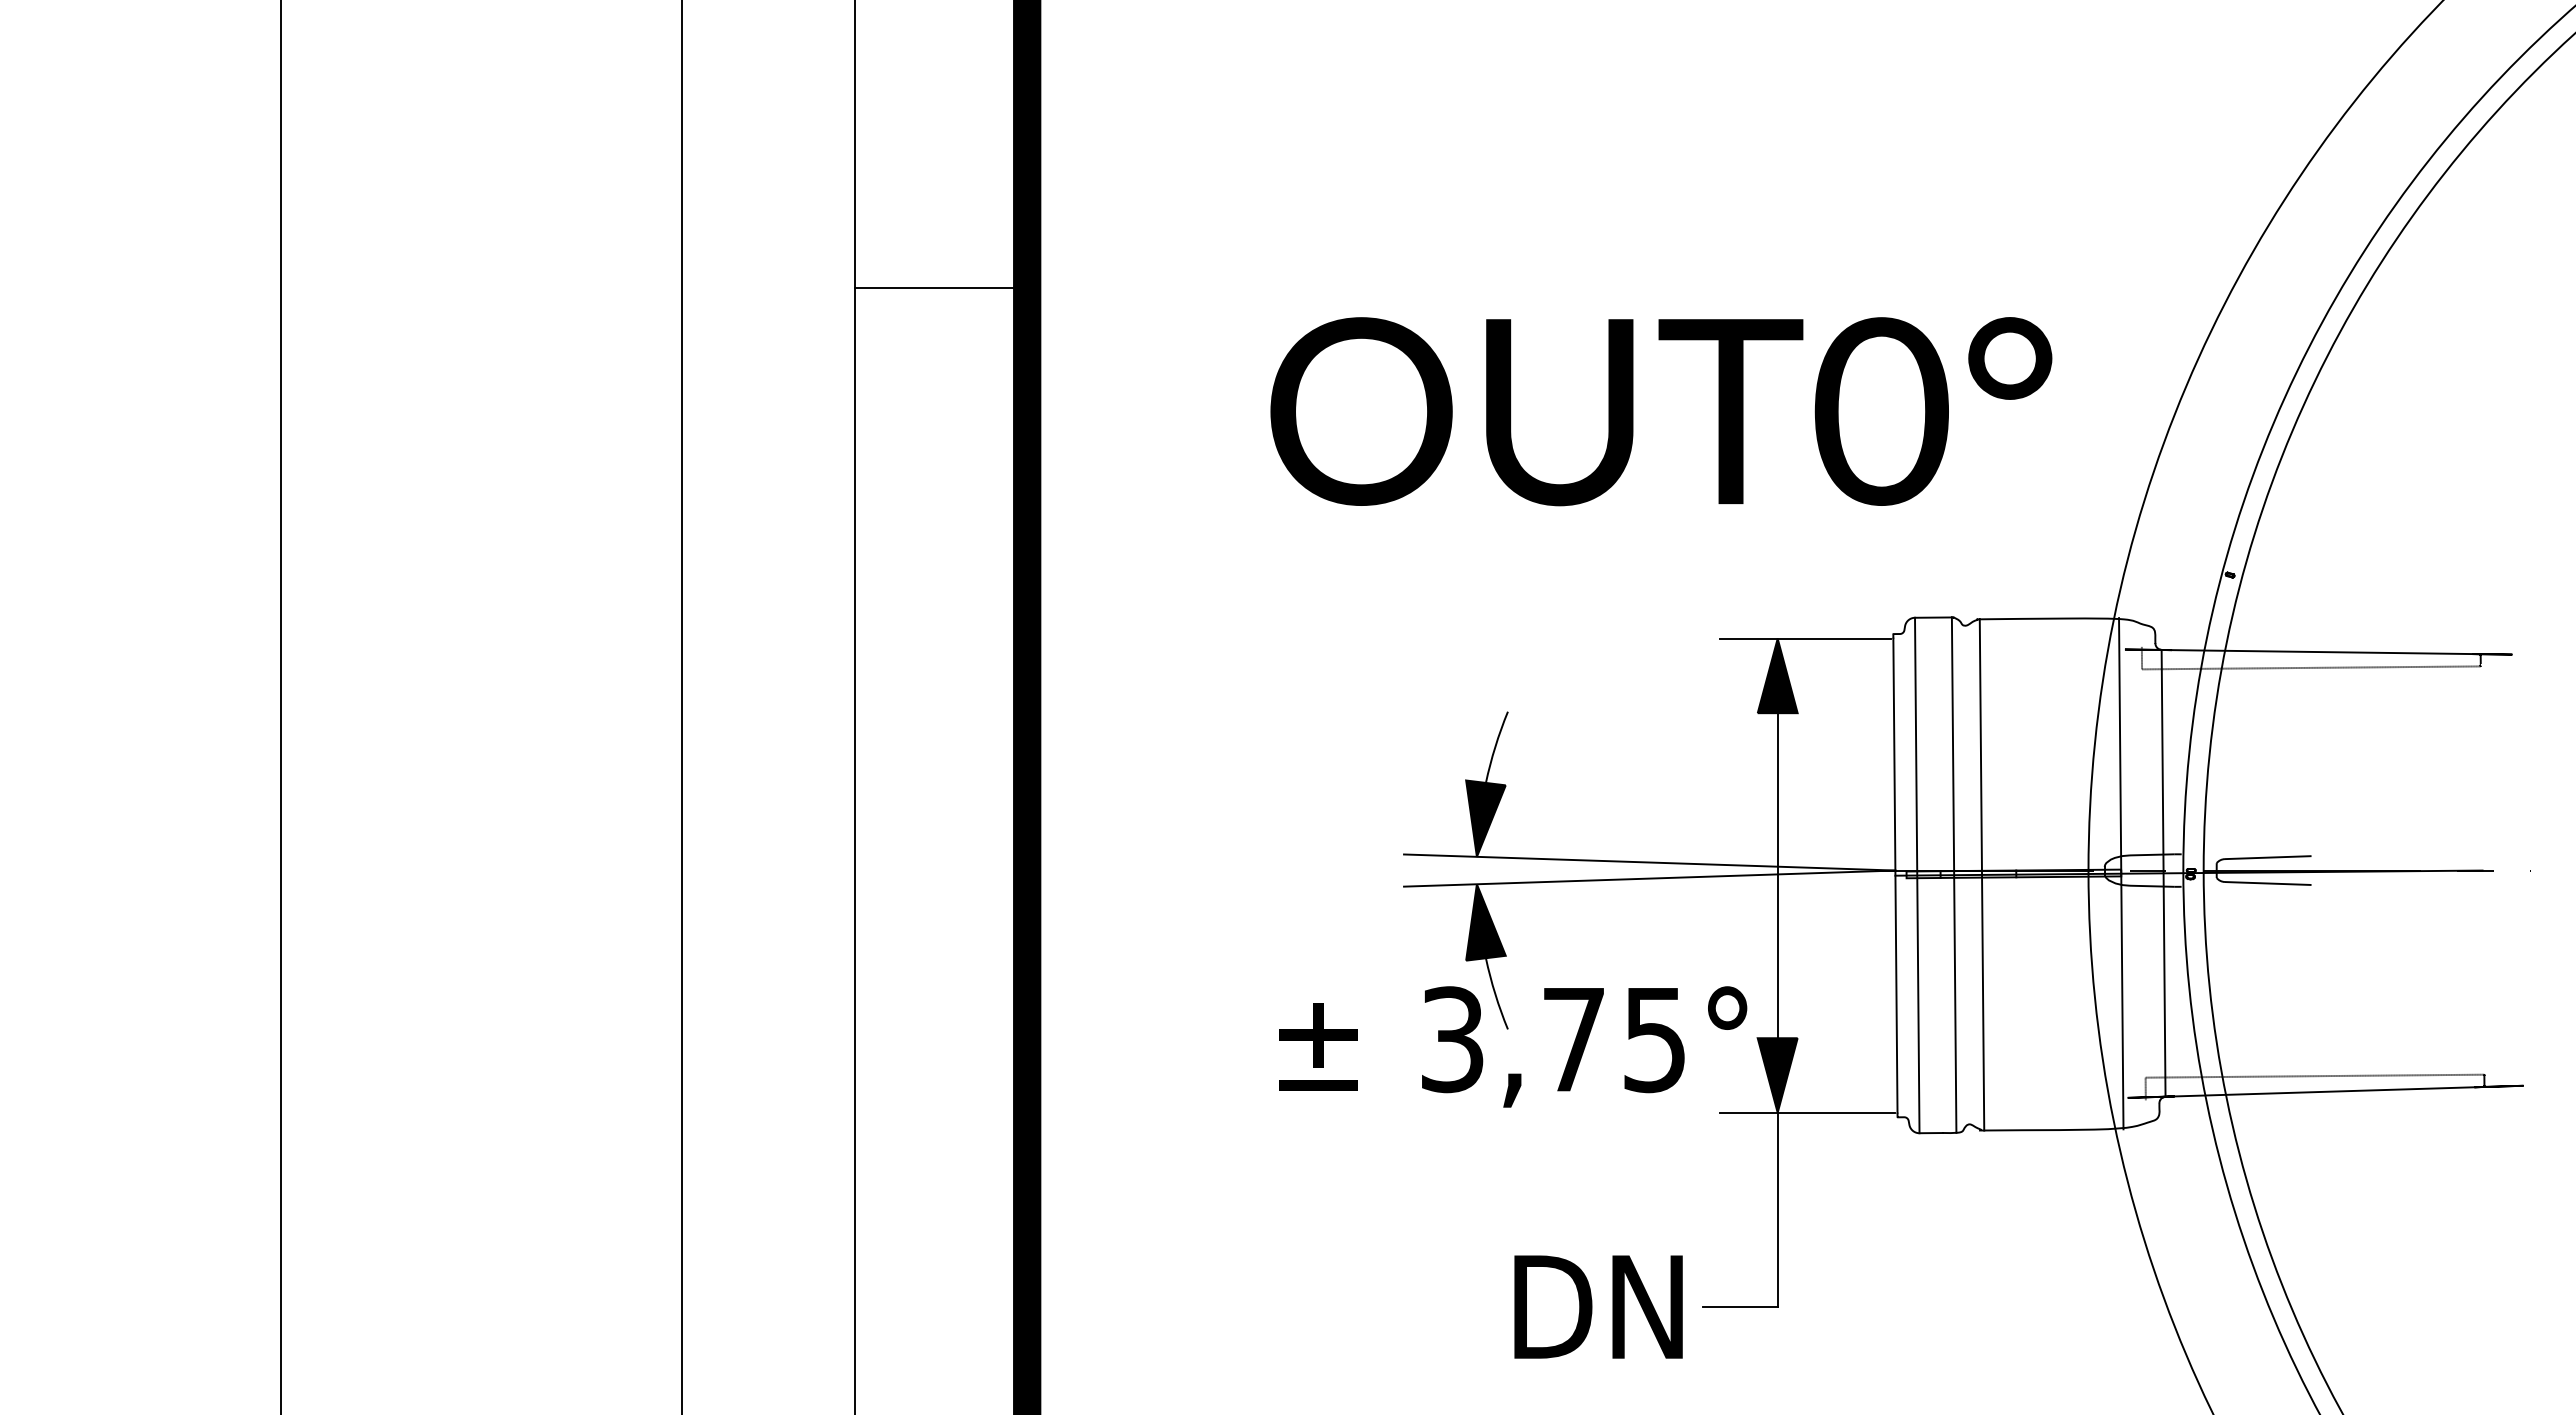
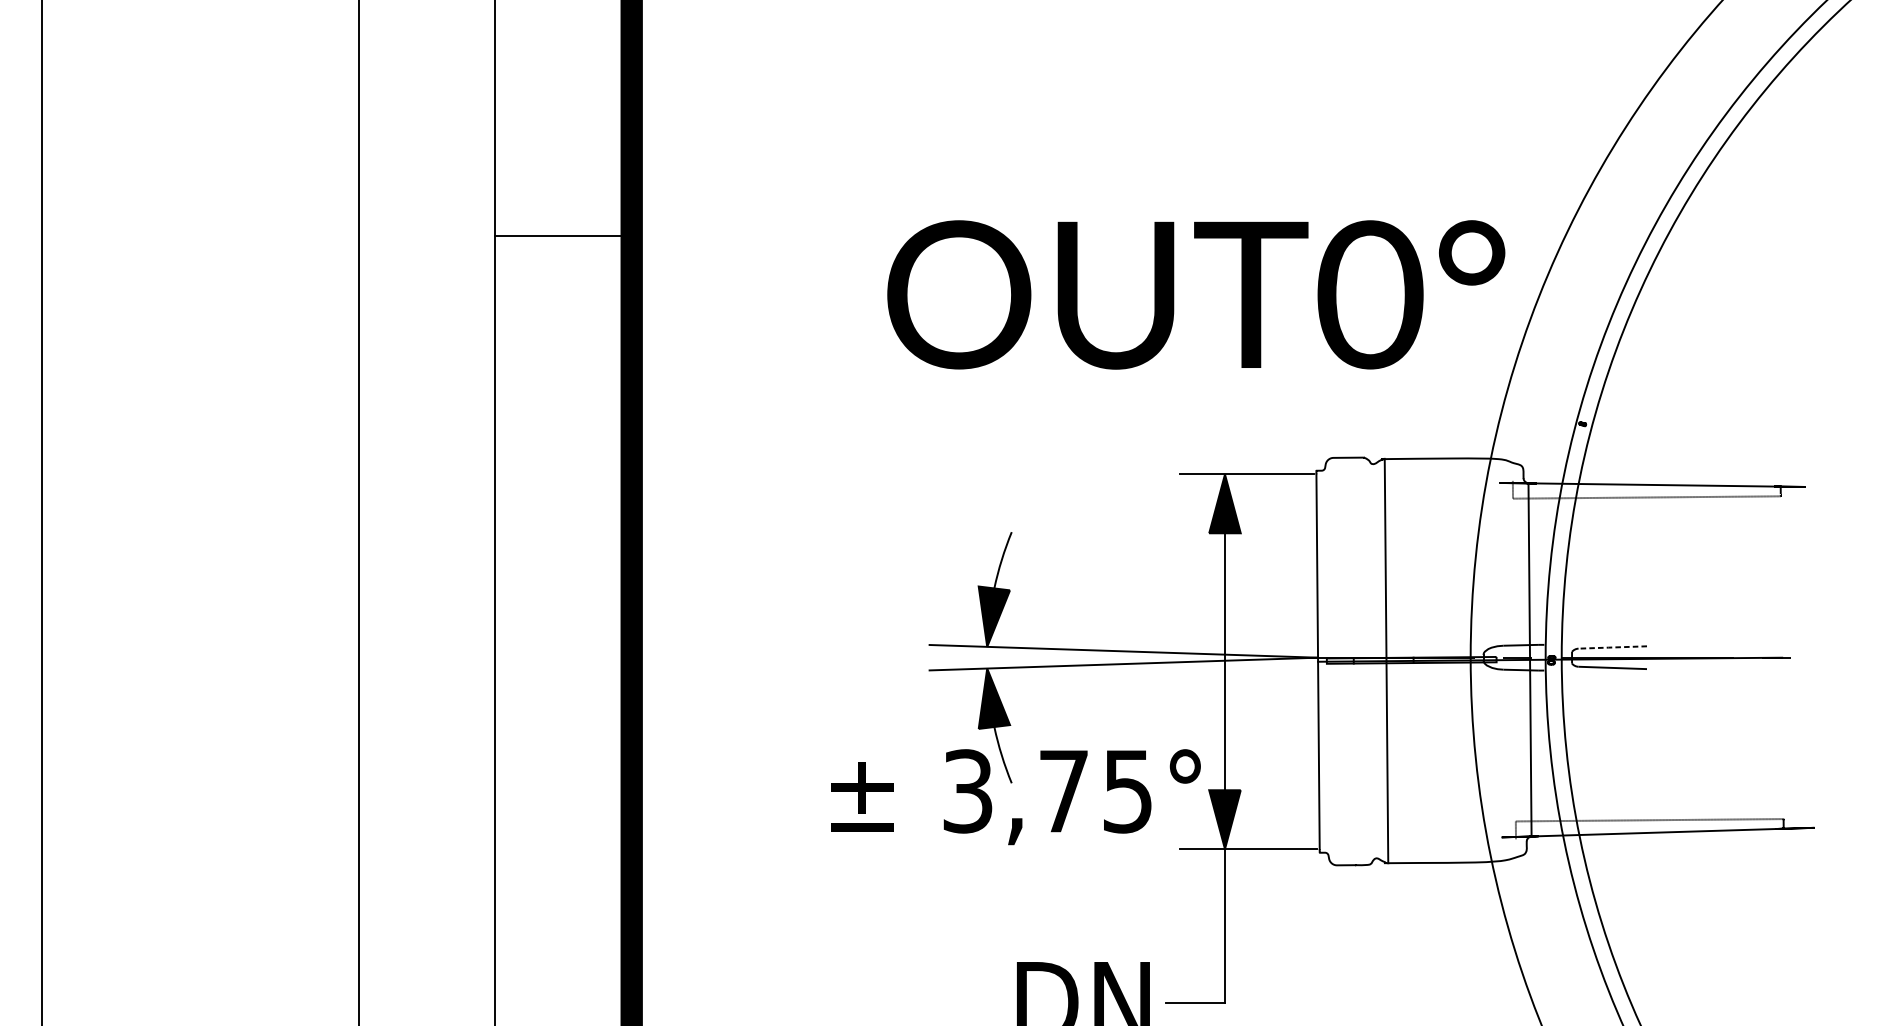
line: (944, 287) -> (566, 235), moved
text: (1661, 411) -> (1196, 294), moved
line: (2268, 857) -> (1612, 647), solid -> dashed
line: (2121, 873) -> (1496, 660), removed
line: (1953, 874) -> (1363, 660), removed
line: (1917, 875) -> (1335, 661), removed

